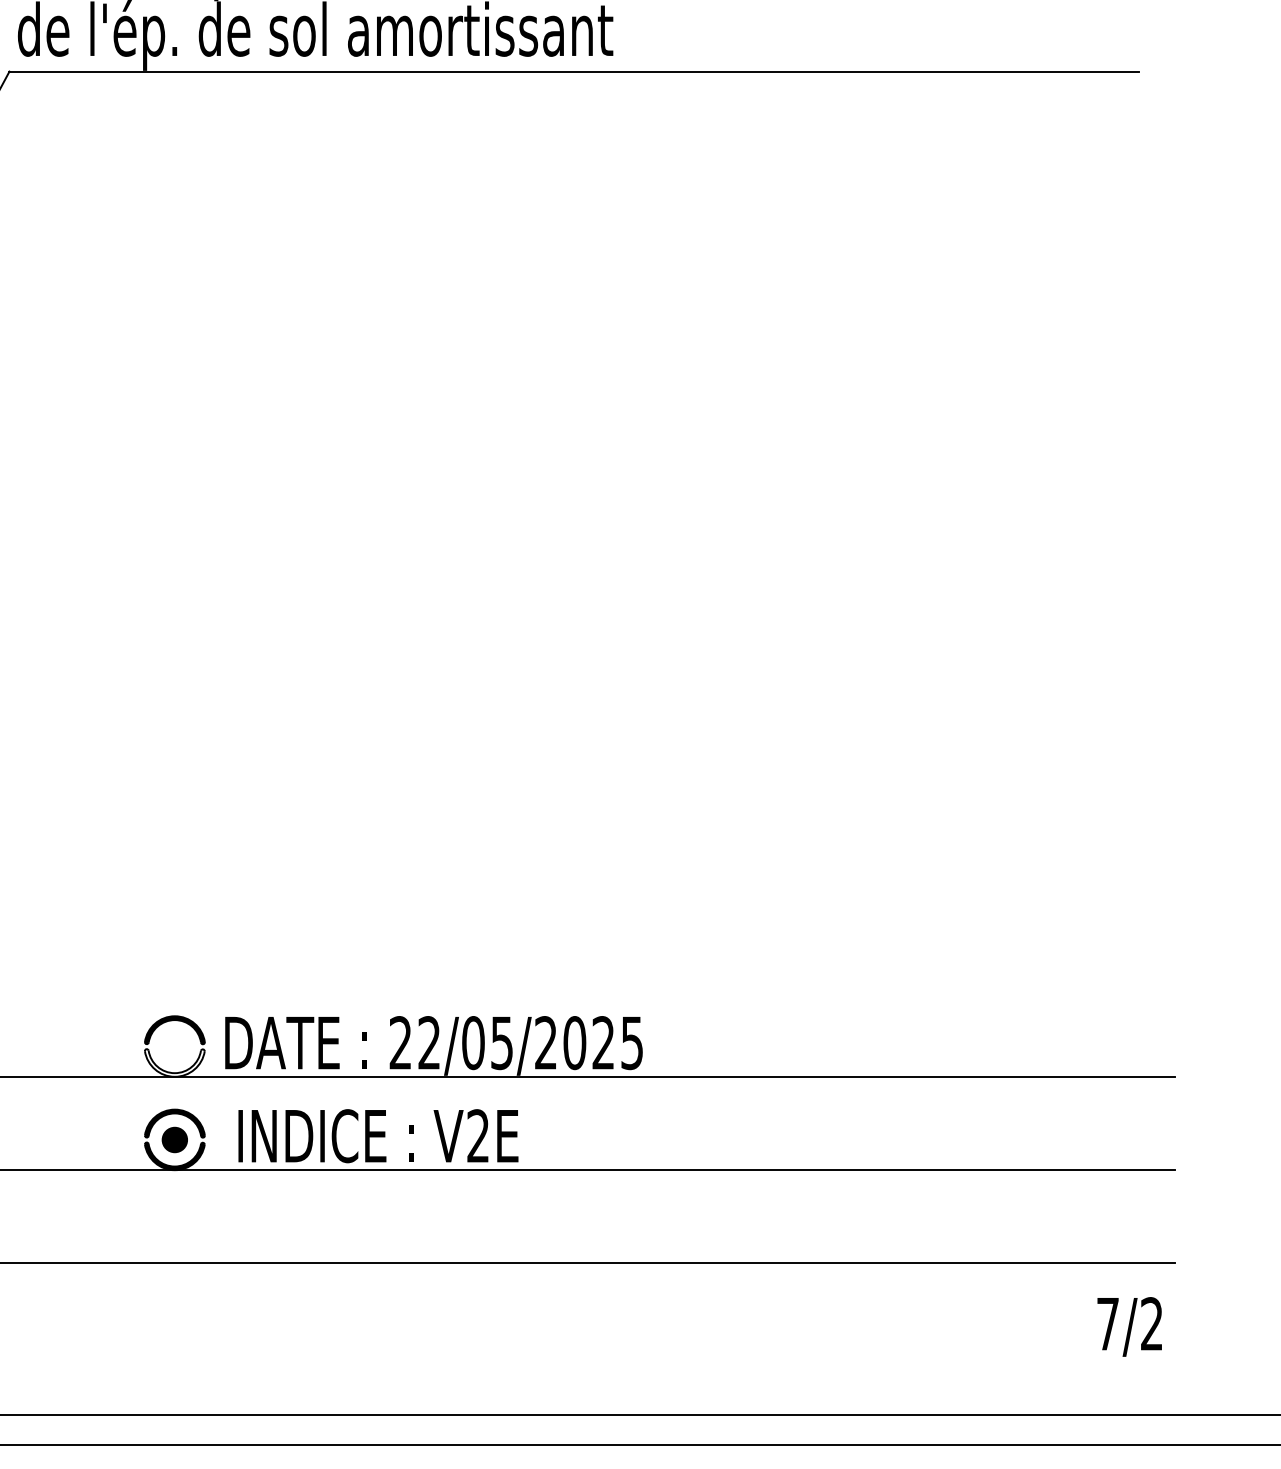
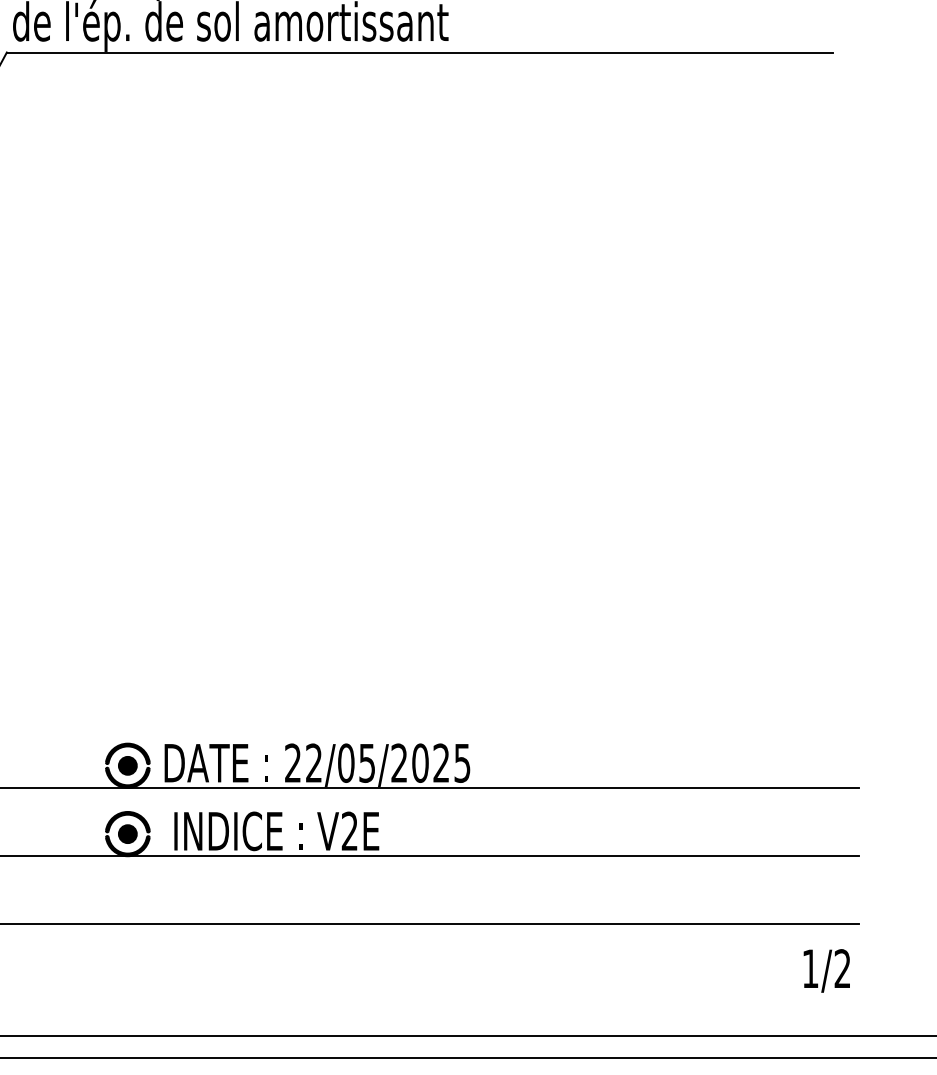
part: (174, 1046) -> (127, 765), added
fill: (174, 1062) -> (127, 777), added
text: (1107, 1324) -> (810, 969), 7/2 -> 1/2

